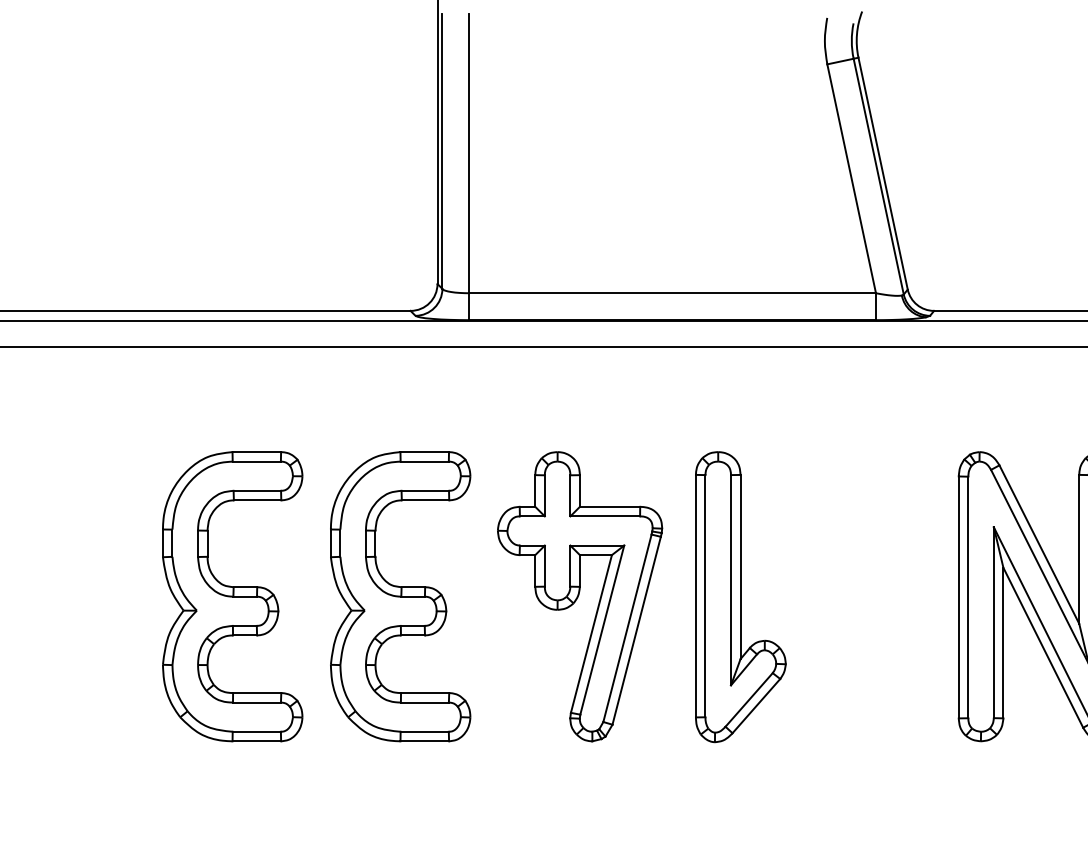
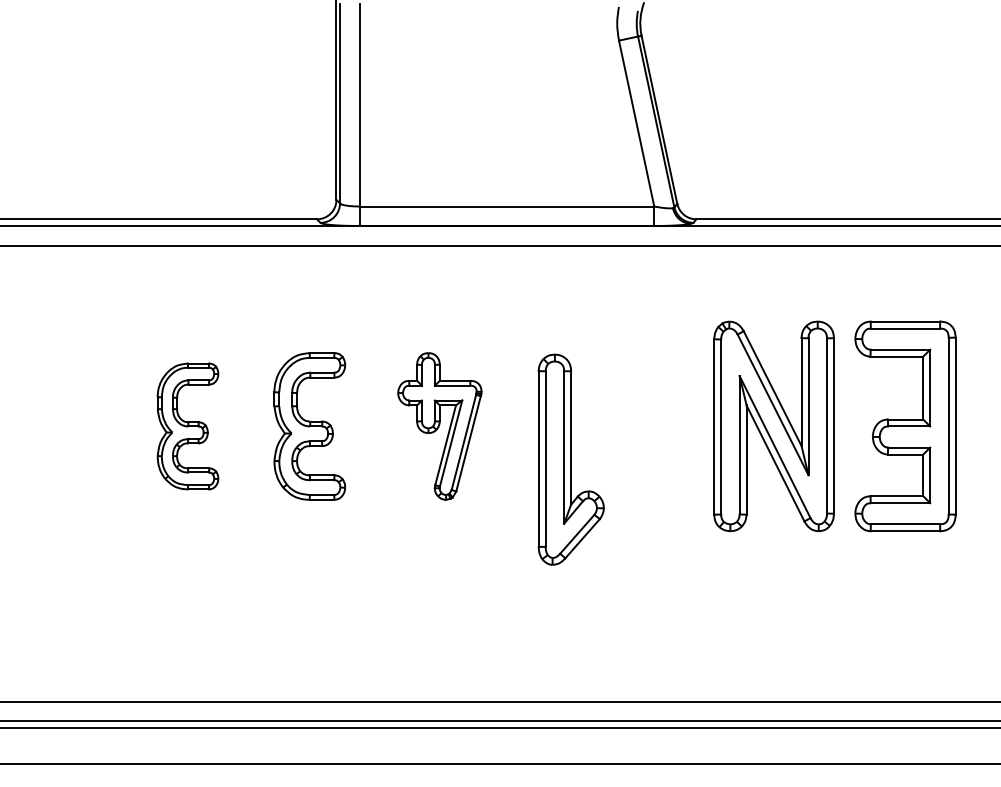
part: (231, 596) -> (187, 426), size x0.6
part: (400, 596) -> (309, 426), size x0.7
part: (579, 596) -> (439, 426), size x0.7
part: (739, 596) -> (570, 459), moved

